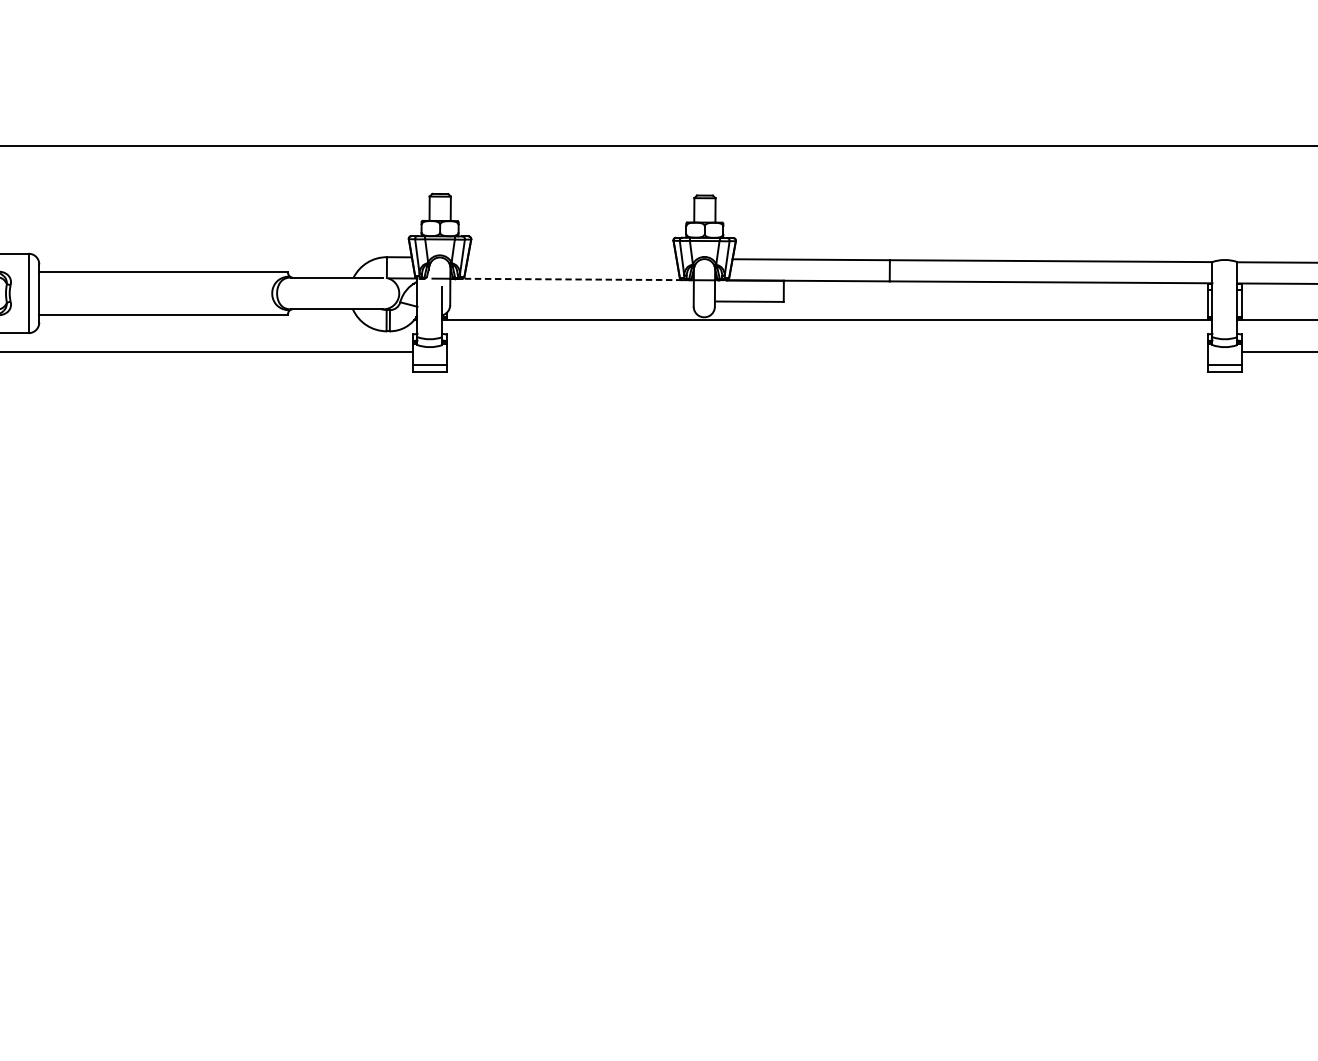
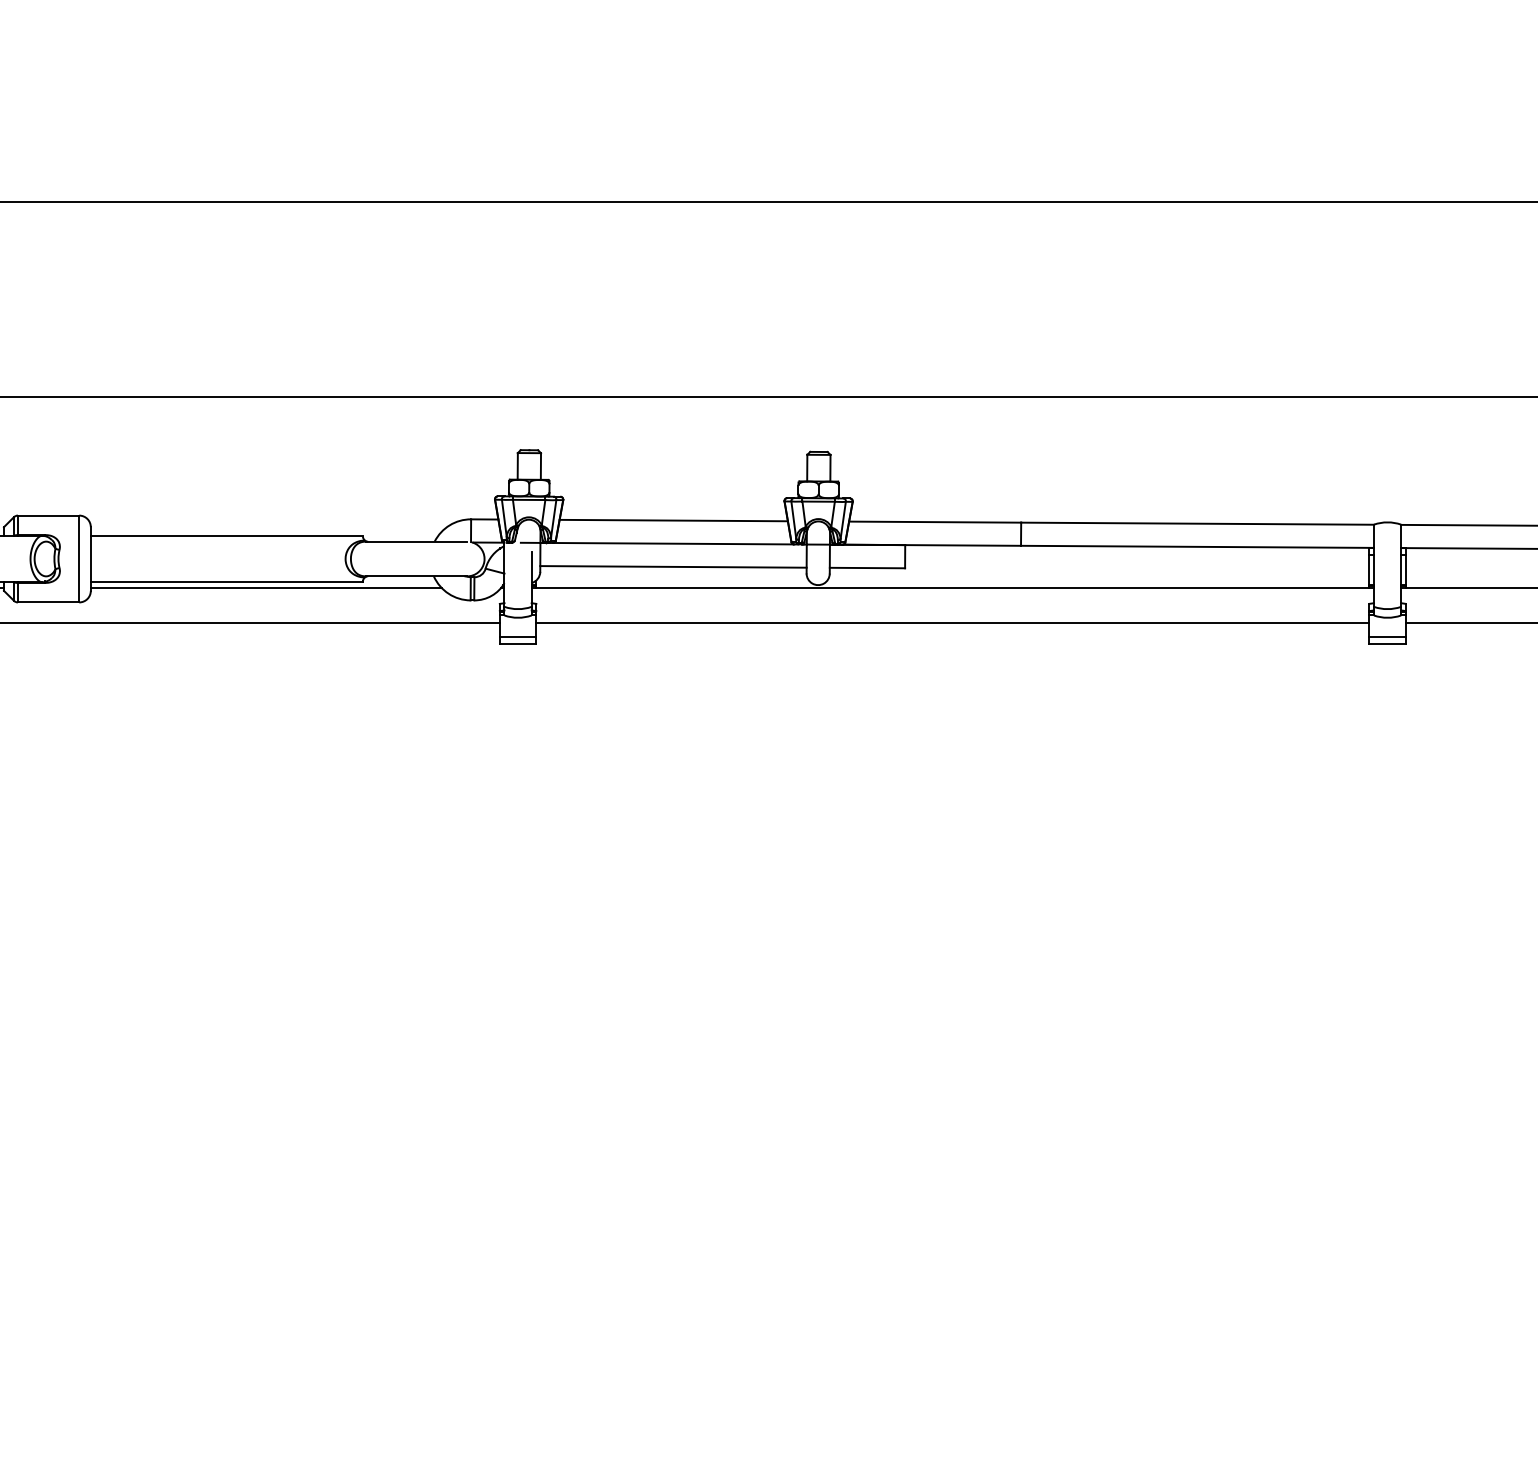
line: (572, 258) -> (673, 520), added
line: (572, 279) -> (673, 543), dashed -> solid
line: (572, 300) -> (673, 566), added
line: (198, 319) -> (265, 587), added
line: (827, 351) -> (952, 622), added

